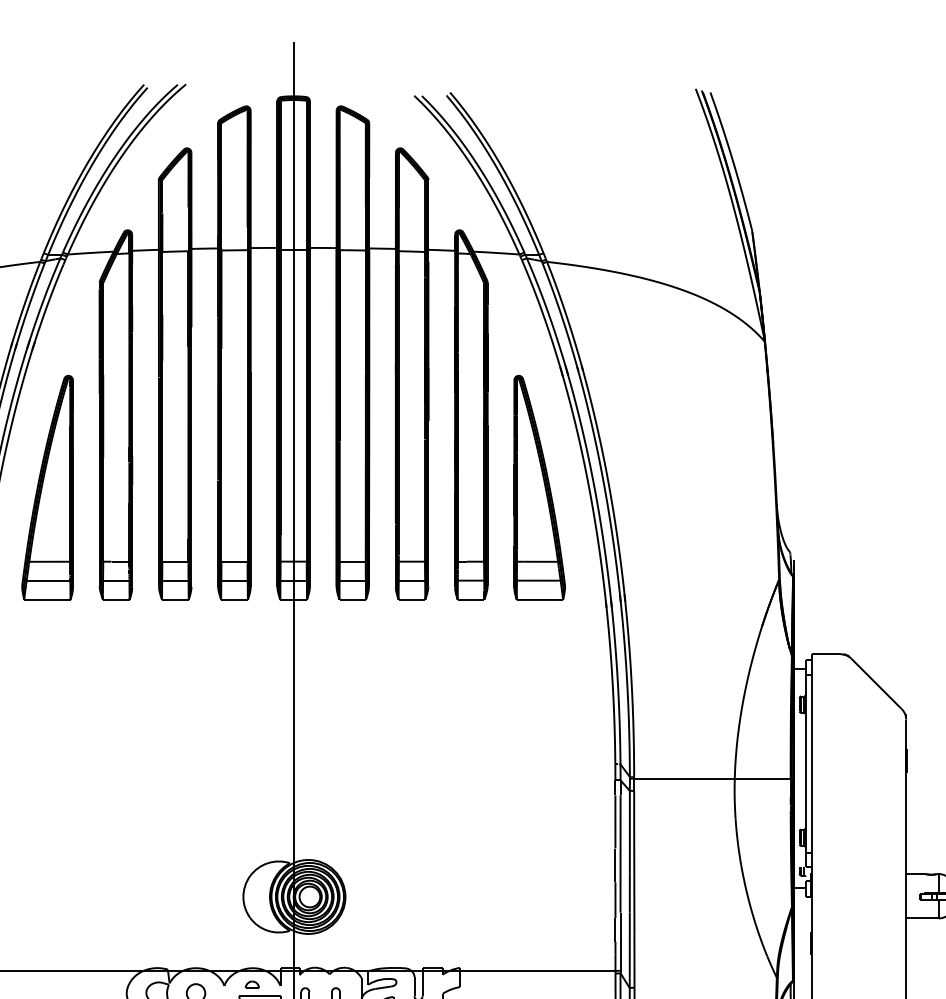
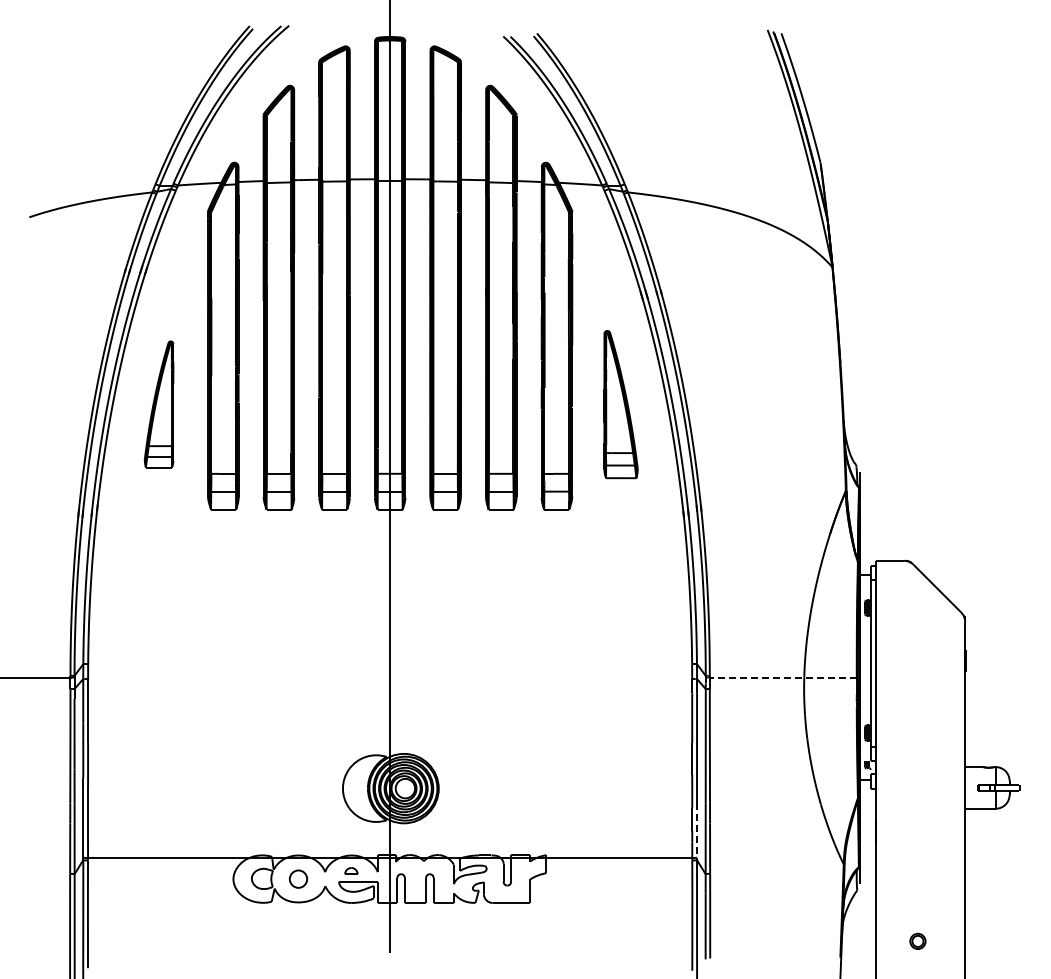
part: (46, 487) -> (158, 404), size x0.6
part: (539, 487) -> (620, 404), size x0.7
line: (711, 778) -> (782, 677), solid -> dashed
line: (621, 943) -> (697, 832), solid -> dashed

